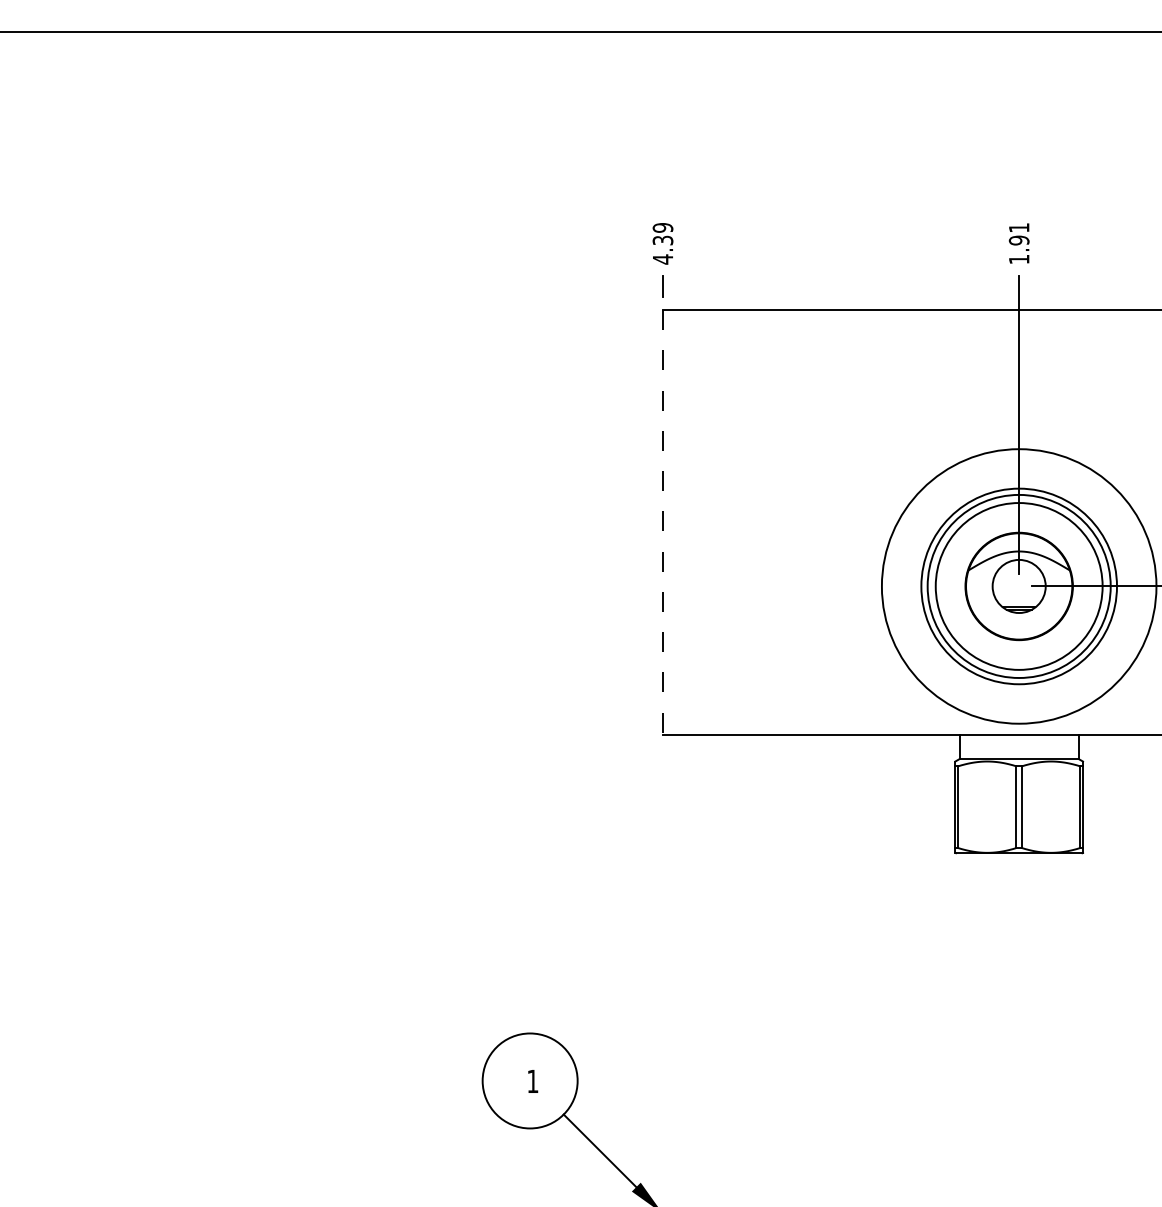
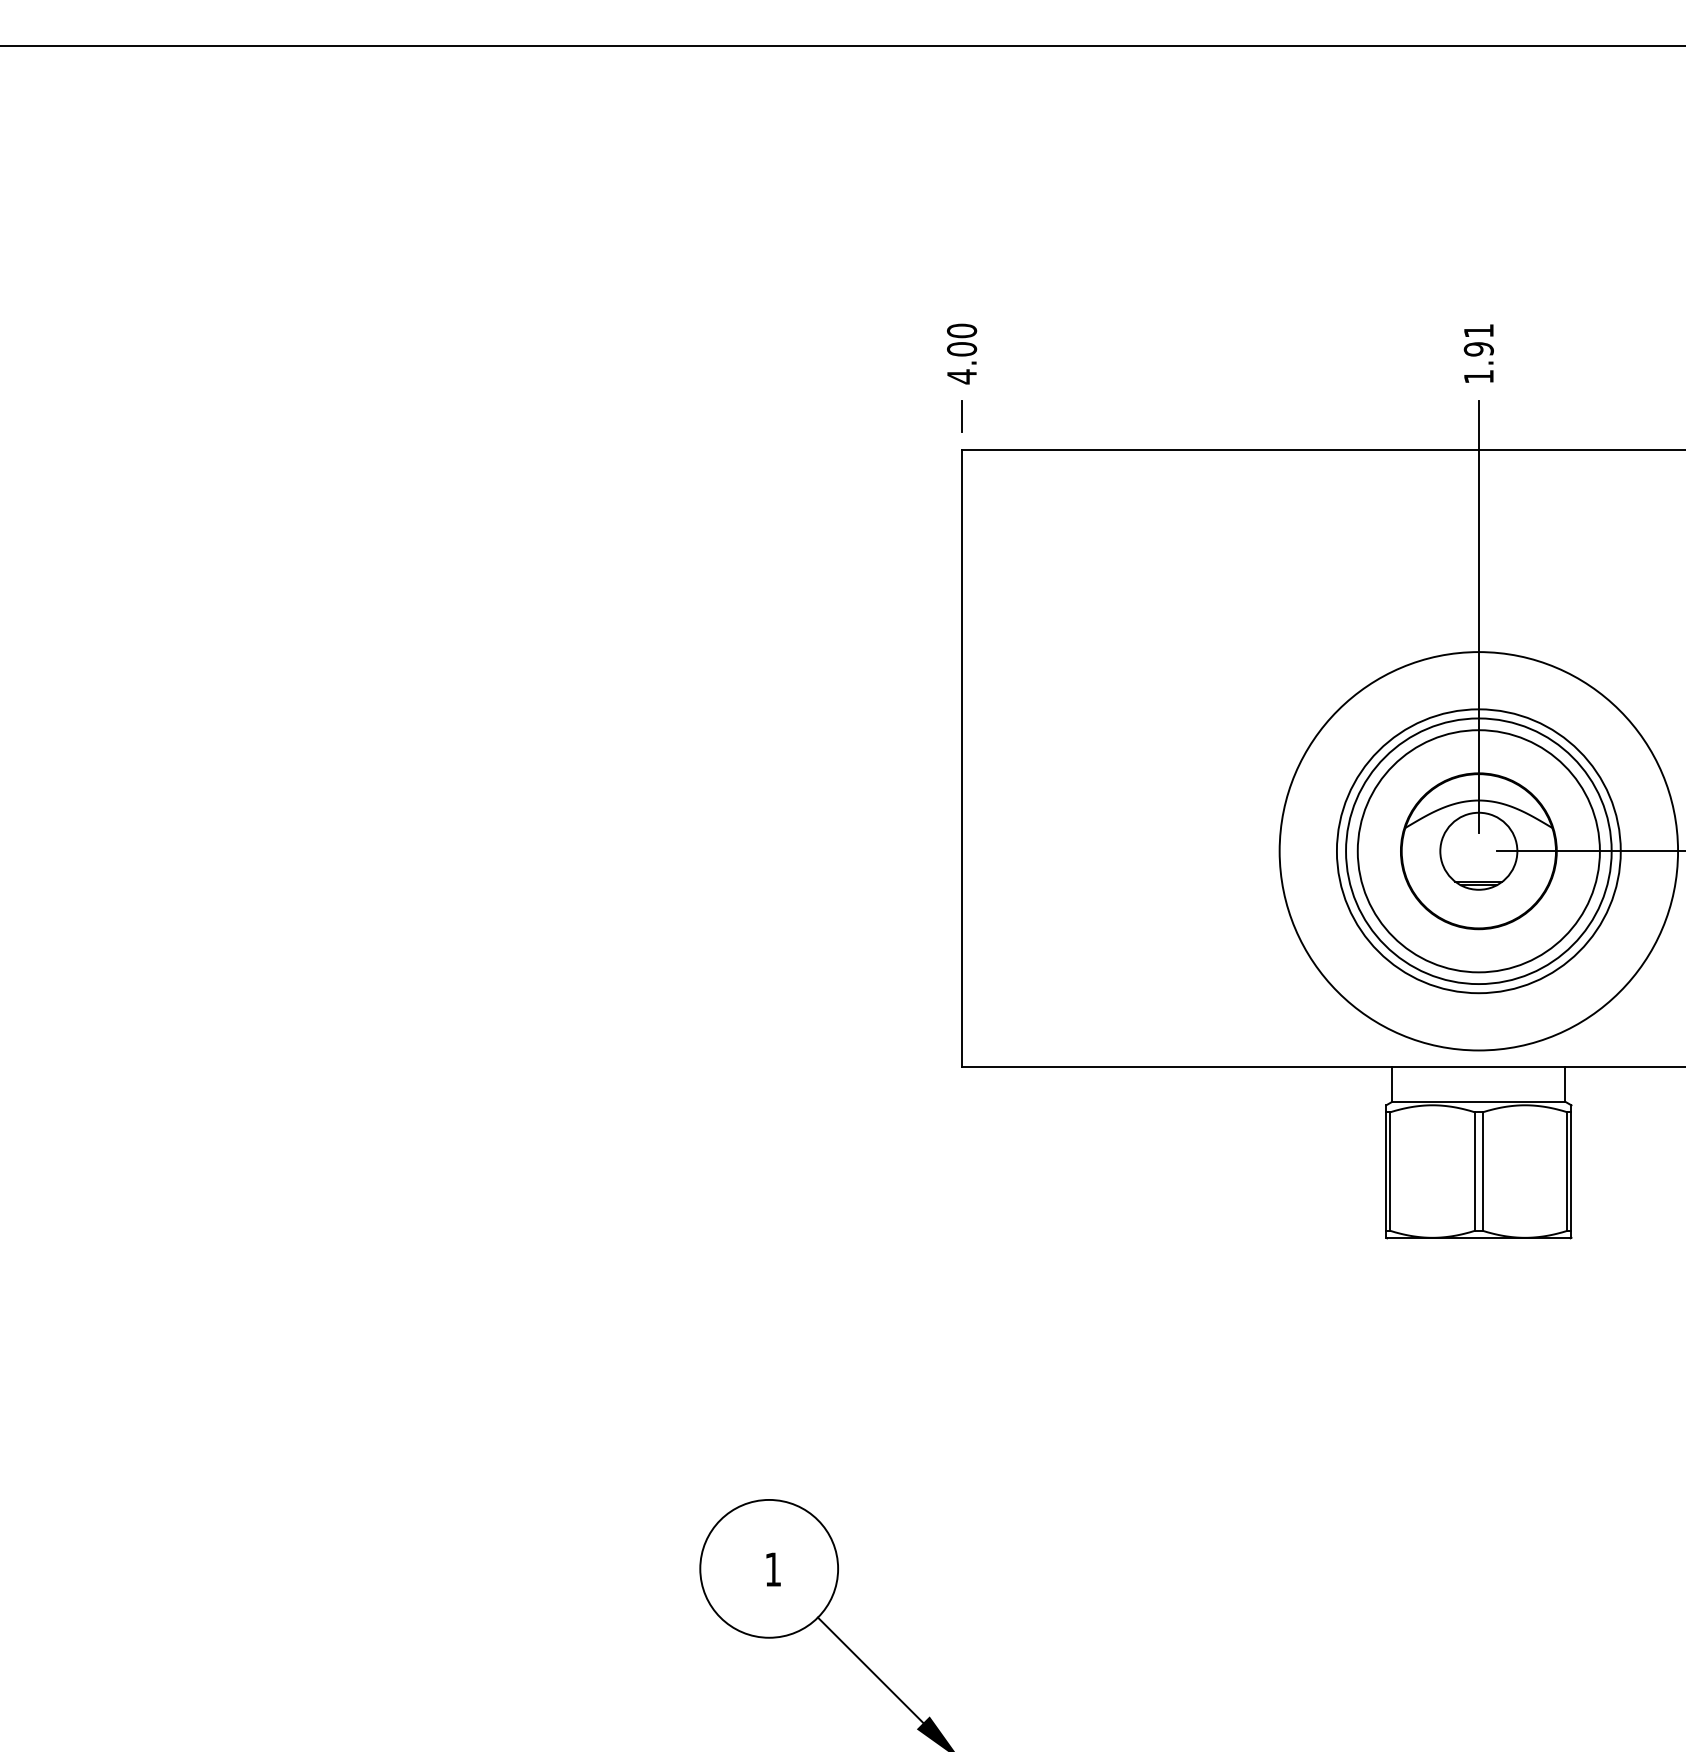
text: (662, 234) -> (961, 340), 4.39 -> 4.00
line: (662, 522) -> (961, 758), dashed -> solid

